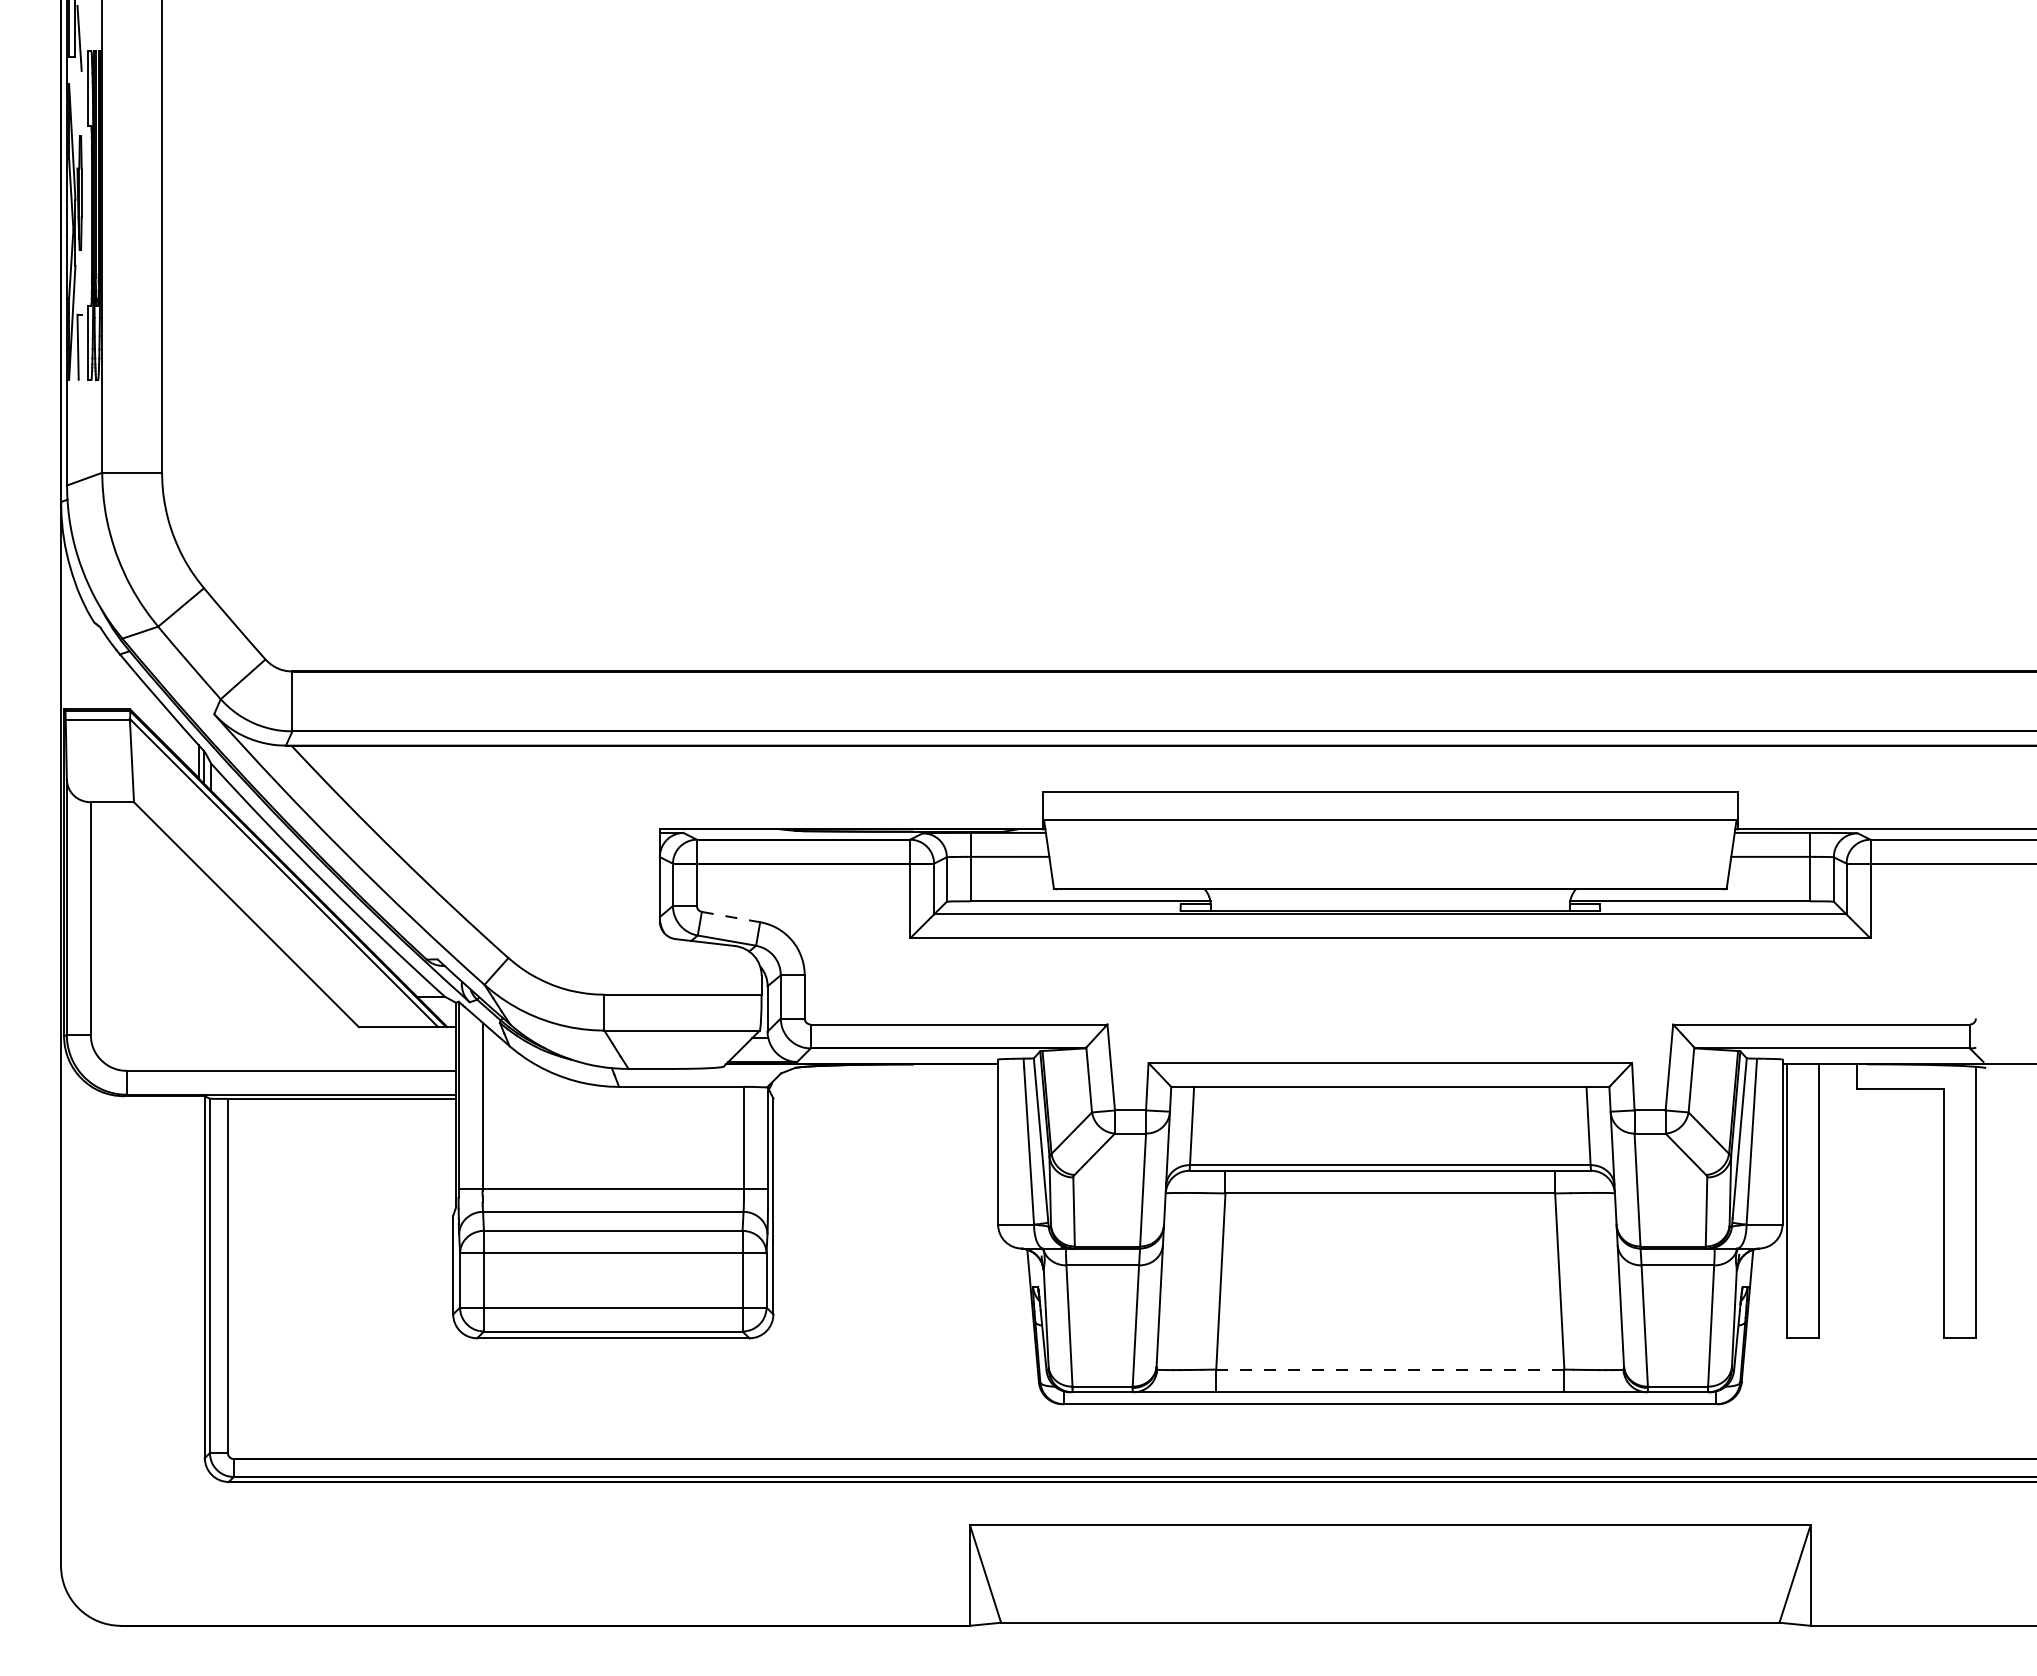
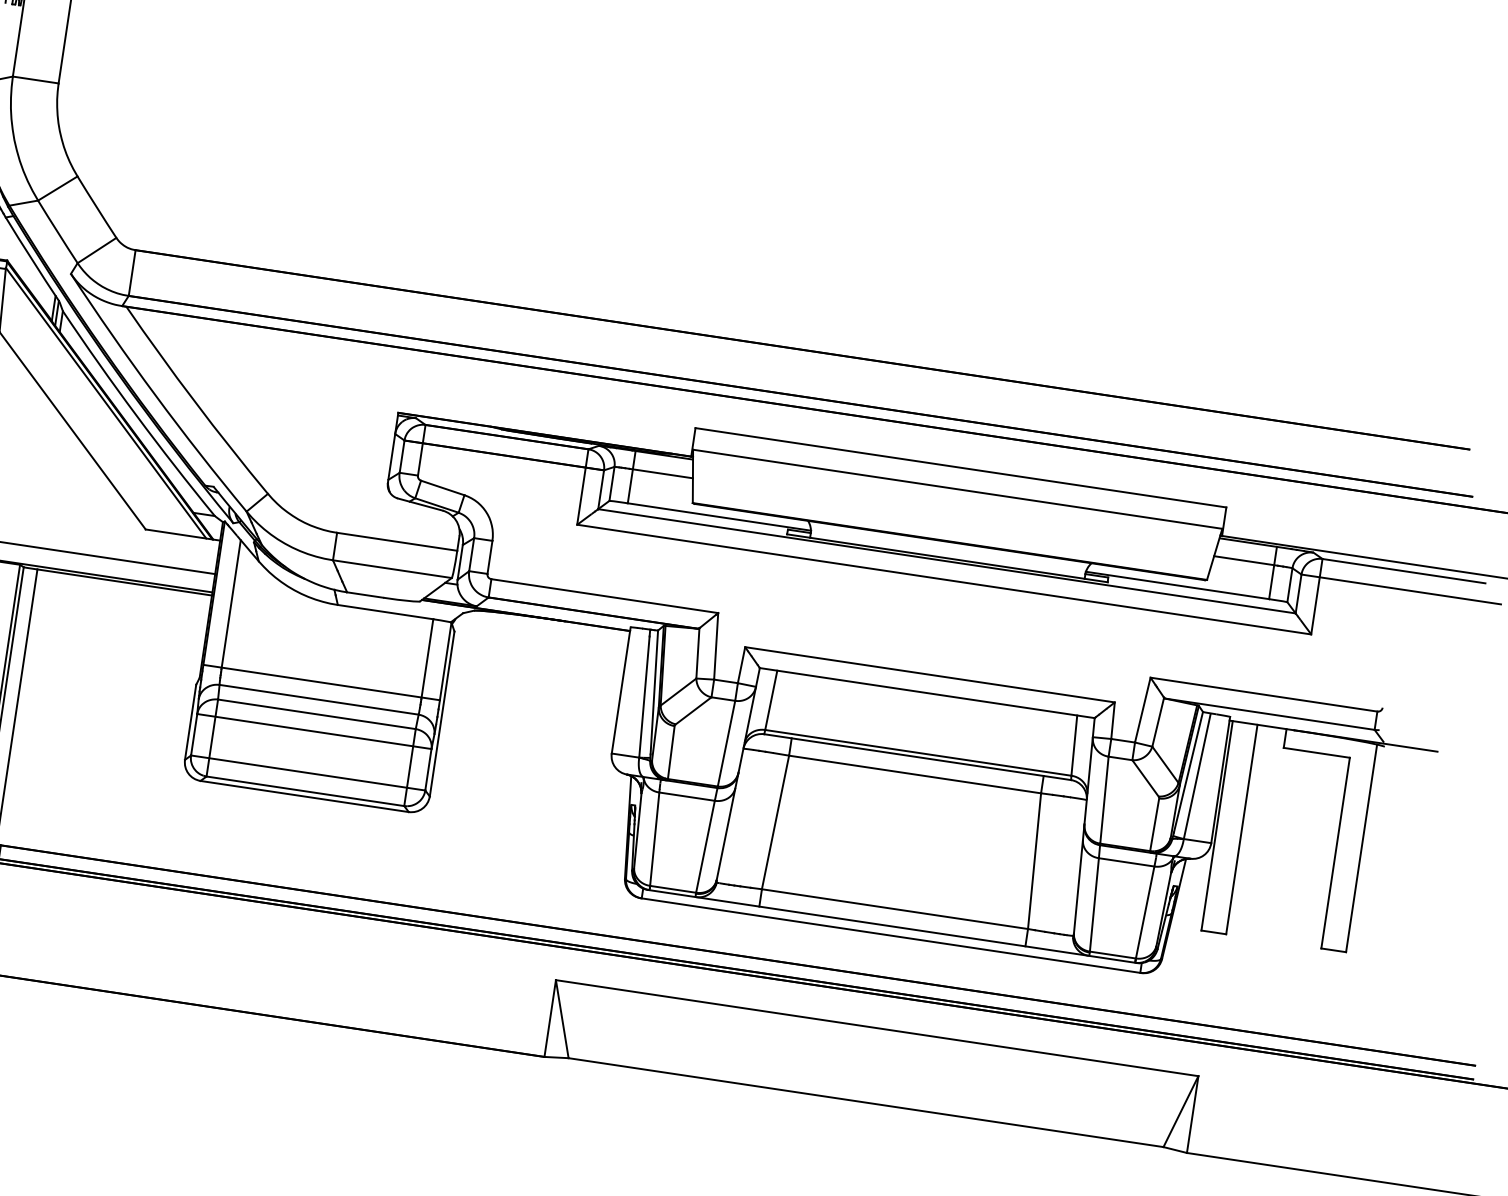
line: (731, 917) -> (443, 488), dashed -> solid
line: (1390, 1369) -> (895, 909), dashed -> solid

